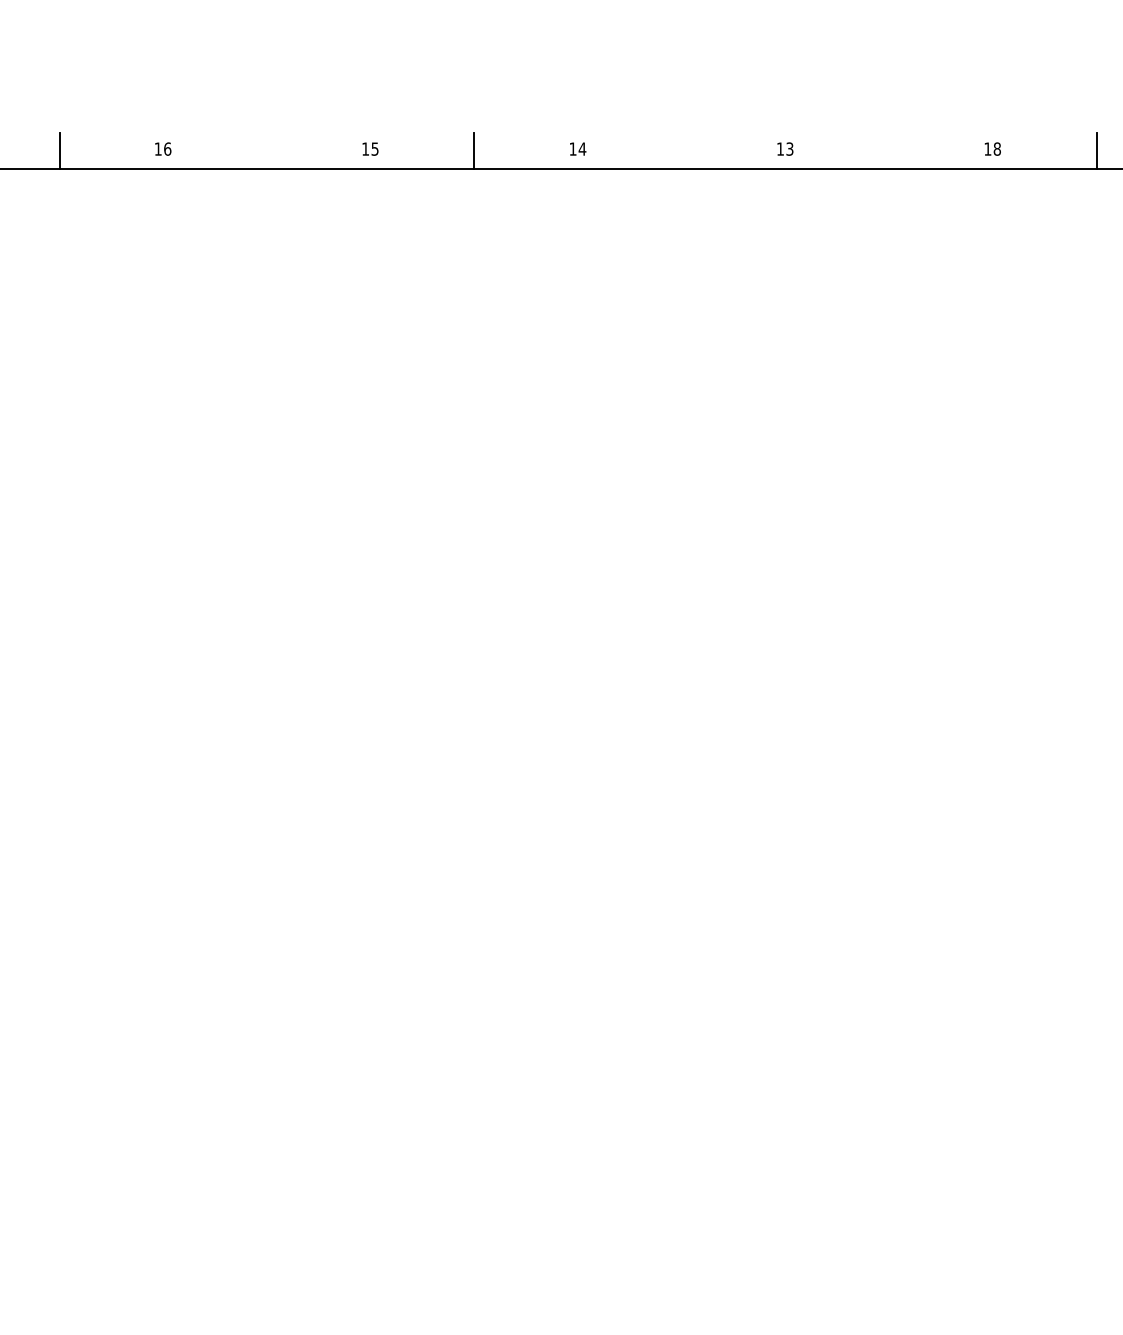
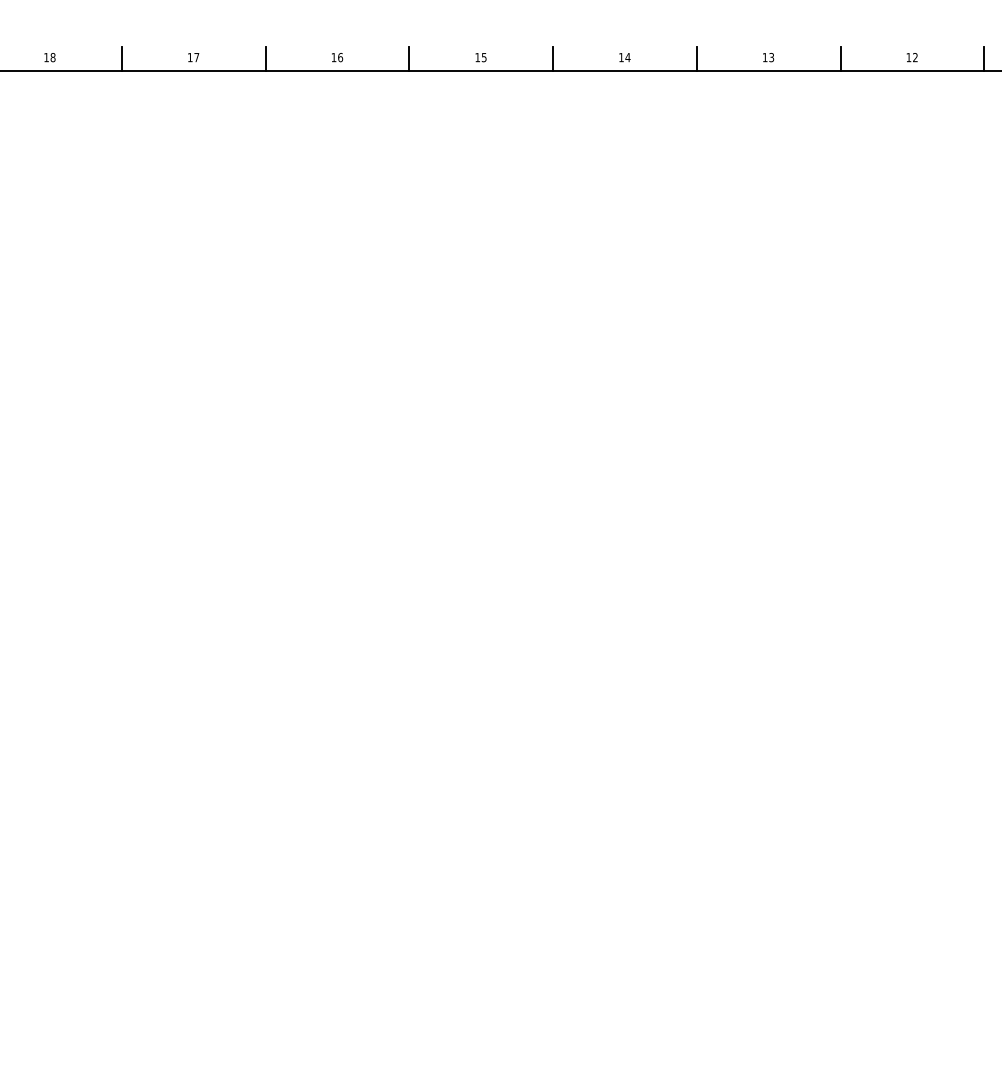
text: (997, 148) -> (915, 57), 18 -> 12
line: (267, 150) -> (409, 58), added
line: (681, 150) -> (696, 58), added
line: (889, 150) -> (840, 58), added

